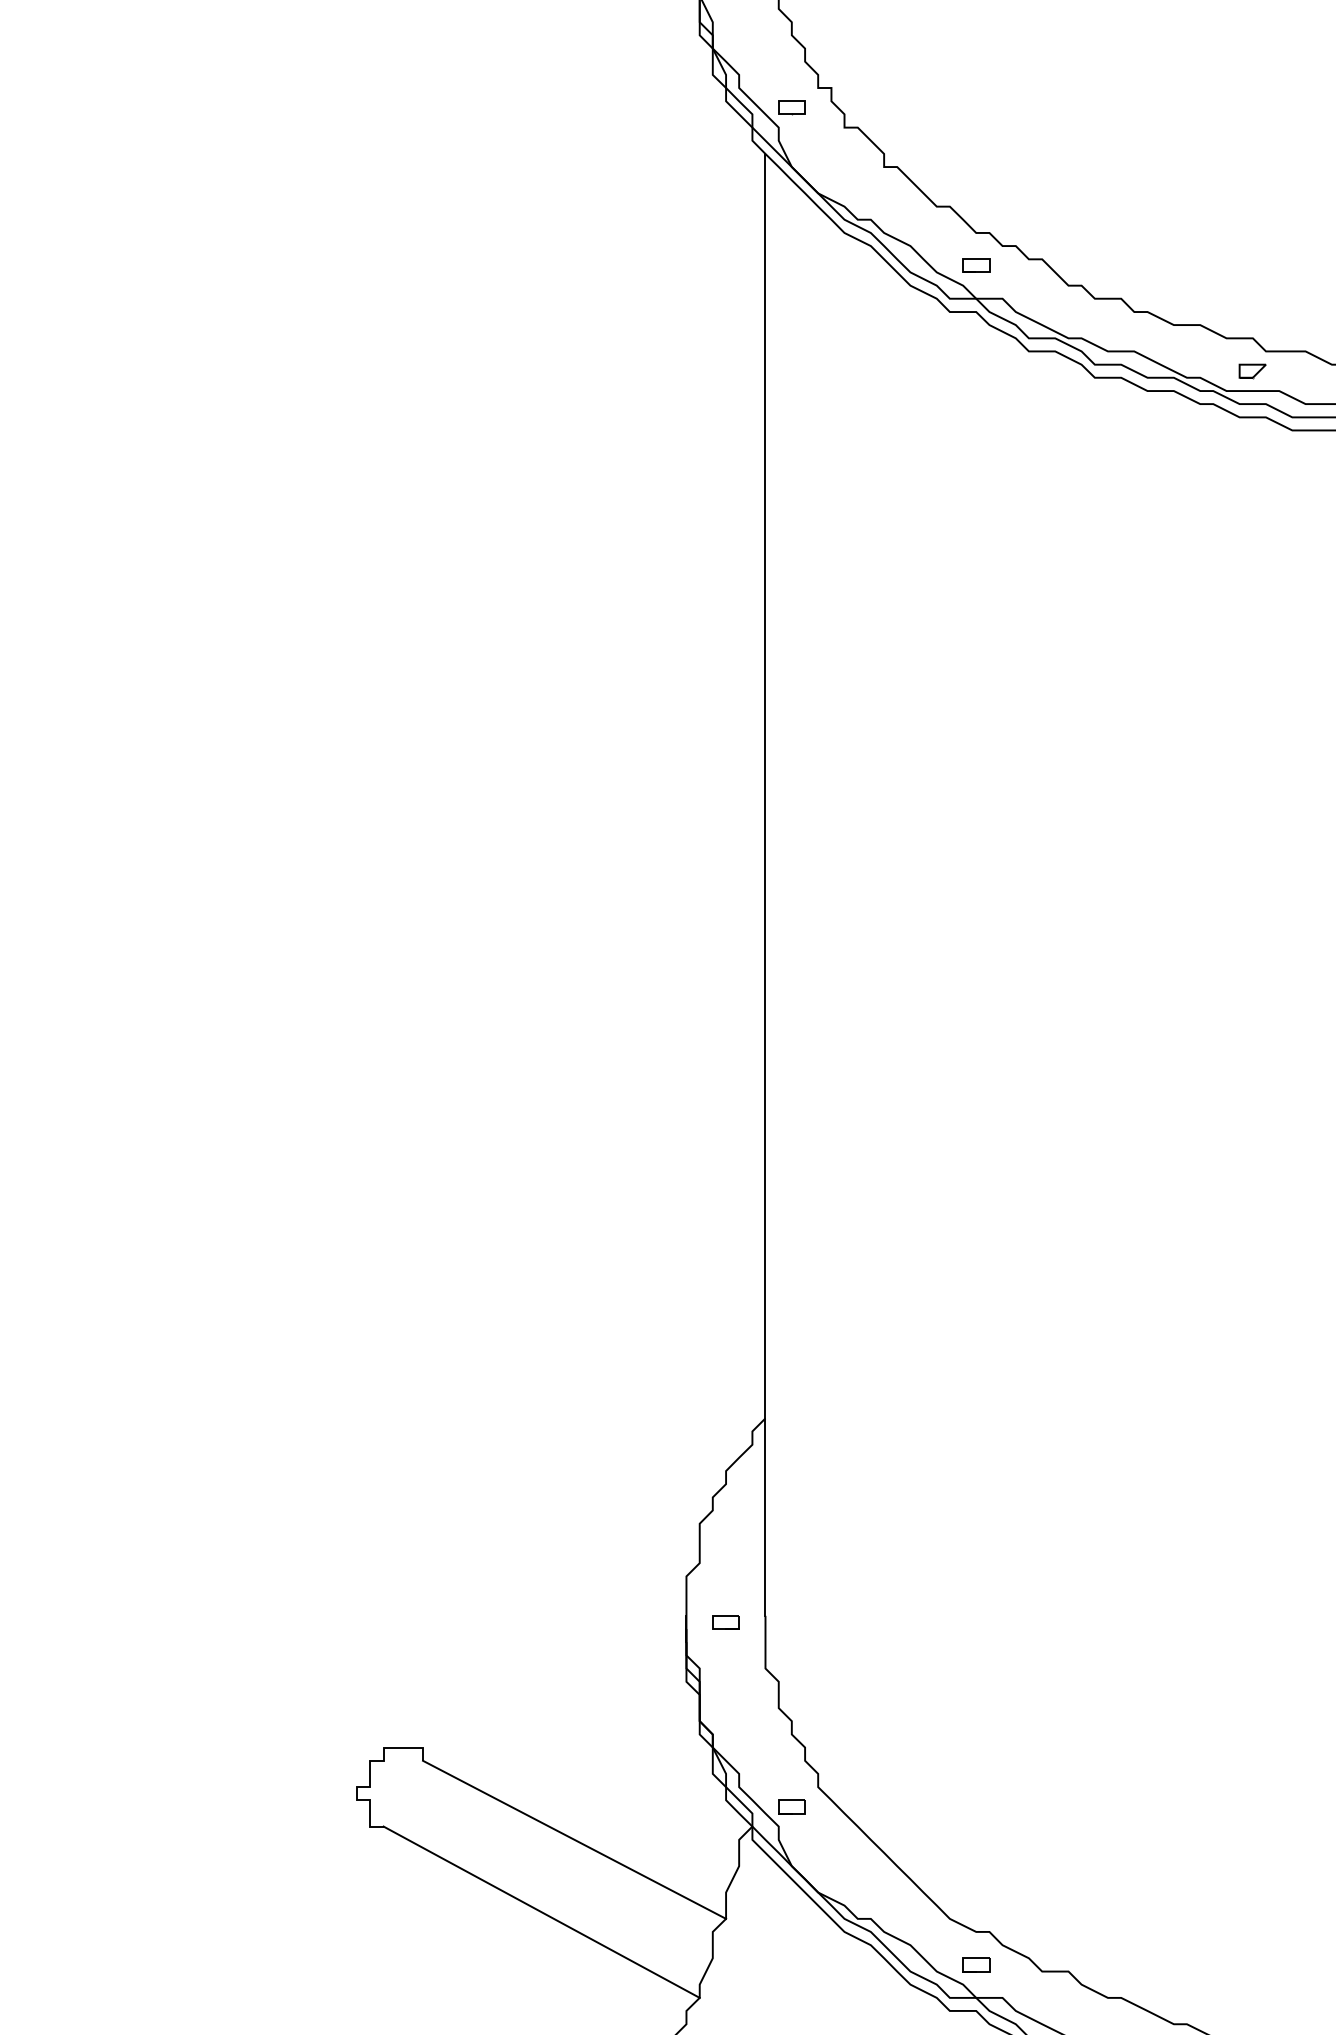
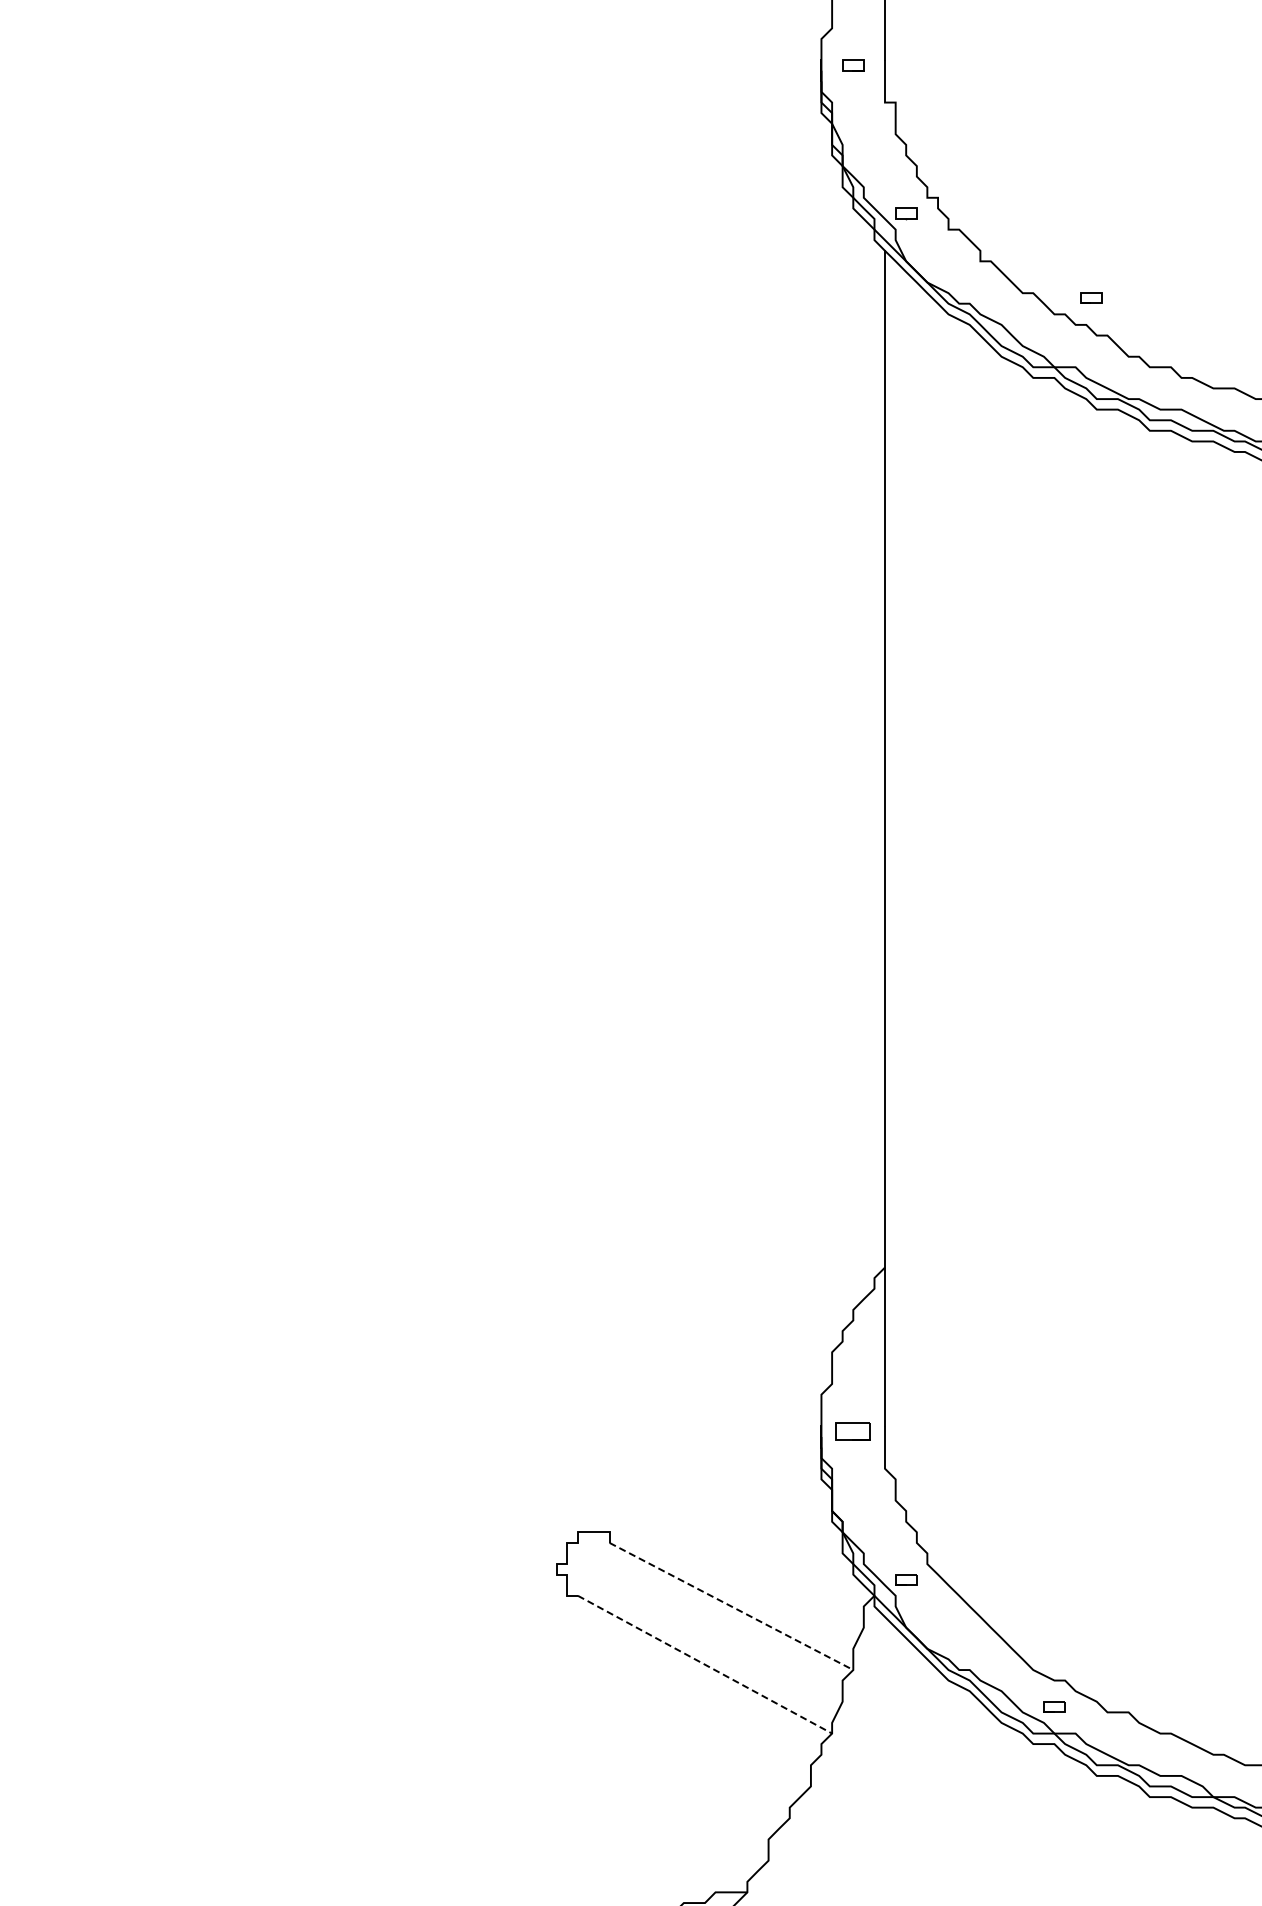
part: (976, 265) -> (1091, 297), moved
part: (726, 1622) -> (853, 1431), size x1.6
line: (574, 1839) -> (731, 1606), solid -> dashed
line: (542, 1911) -> (705, 1664), solid -> dashed

